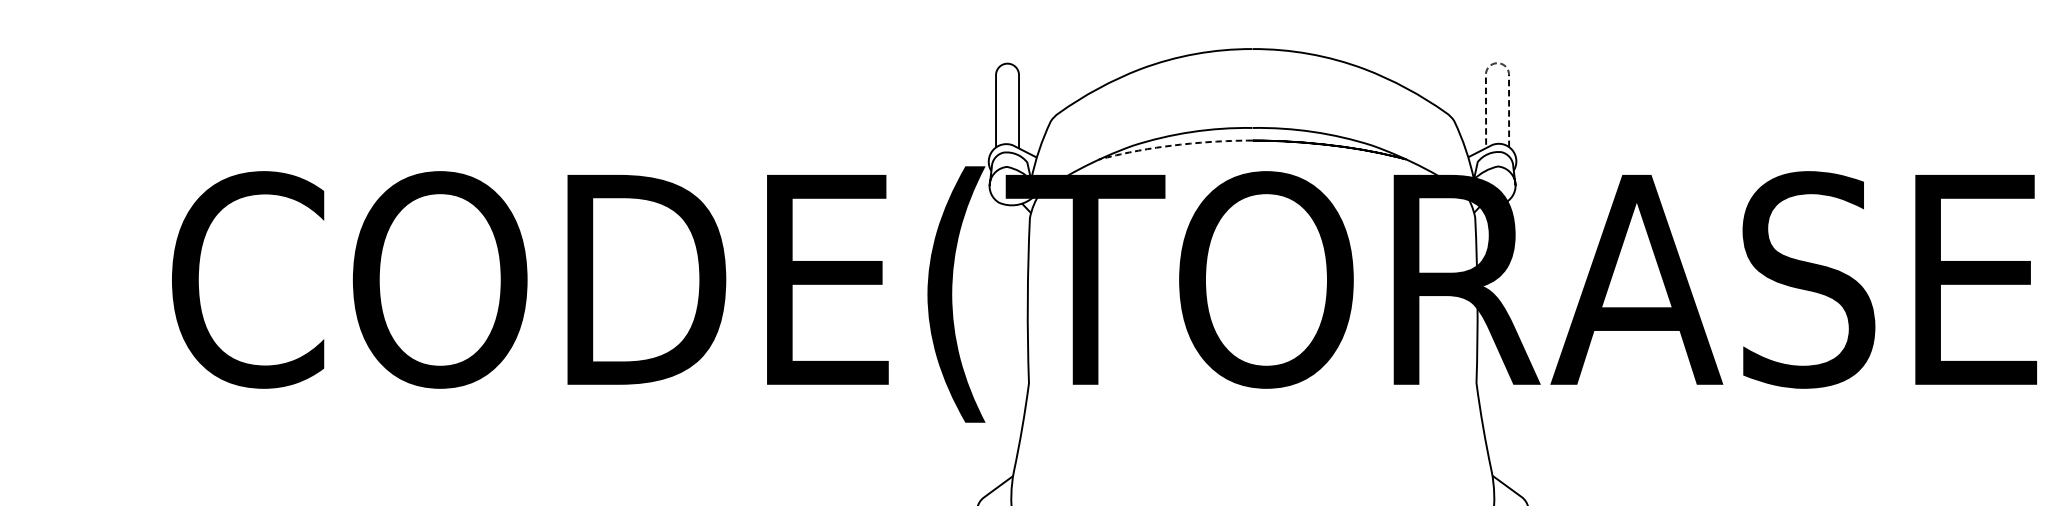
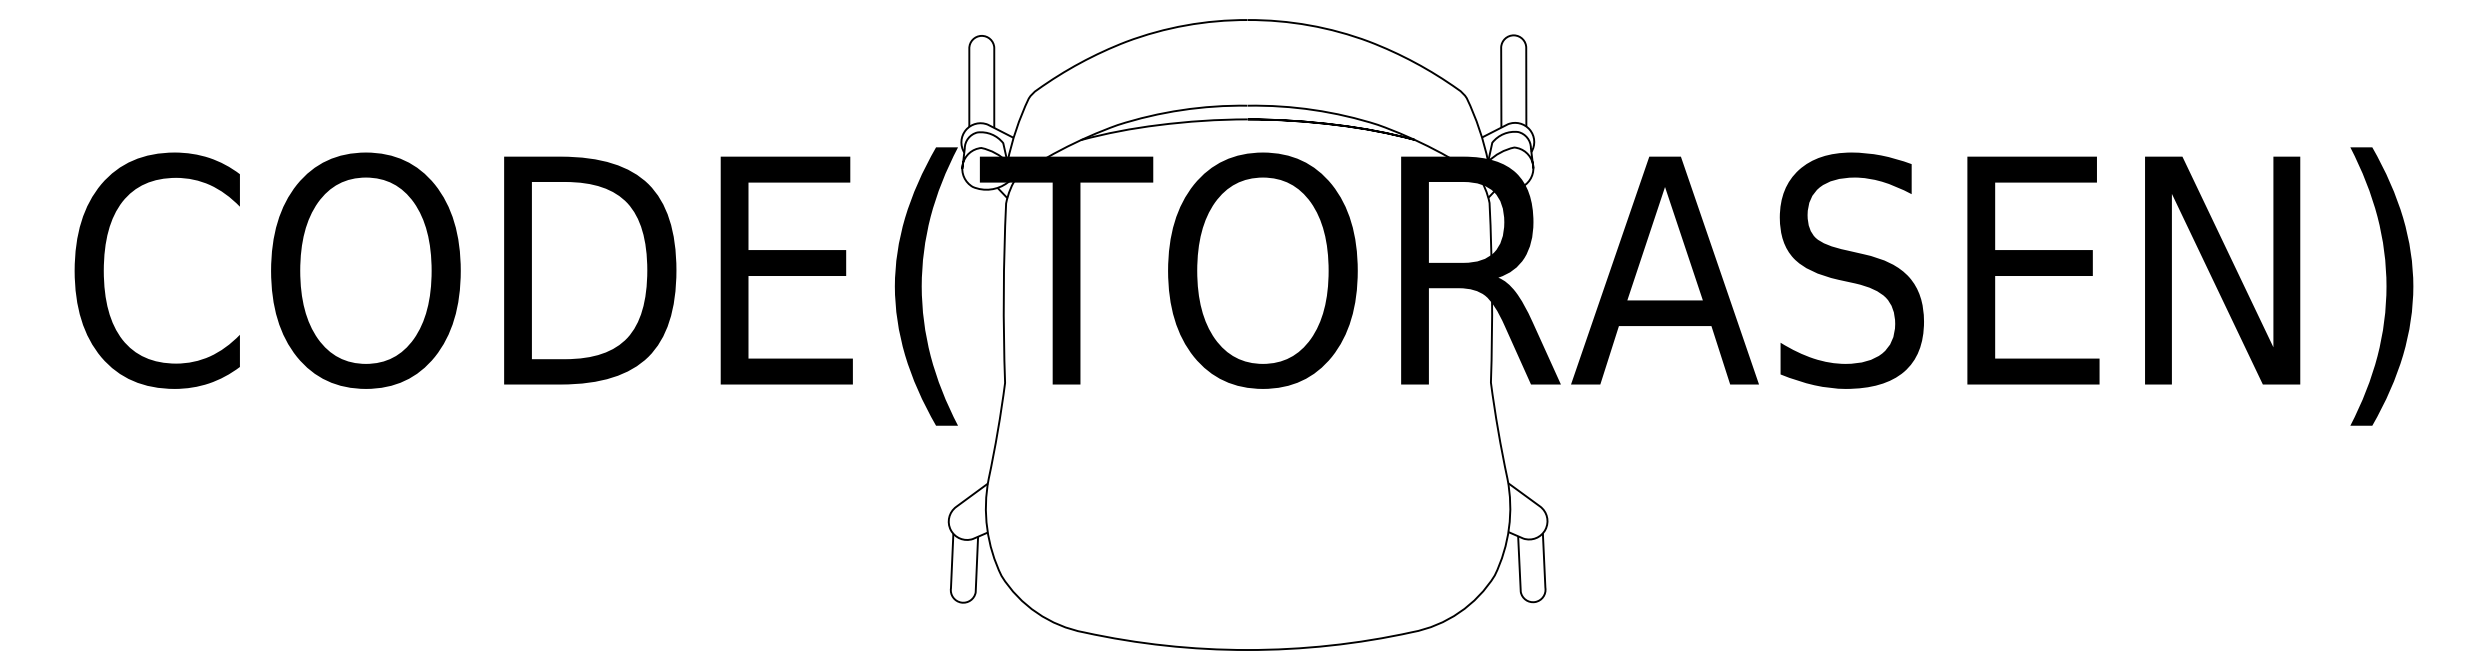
line: (1497, 63) -> (1513, 35), dashed -> solid
line: (1174, 145) -> (1163, 124), dashed -> solid

